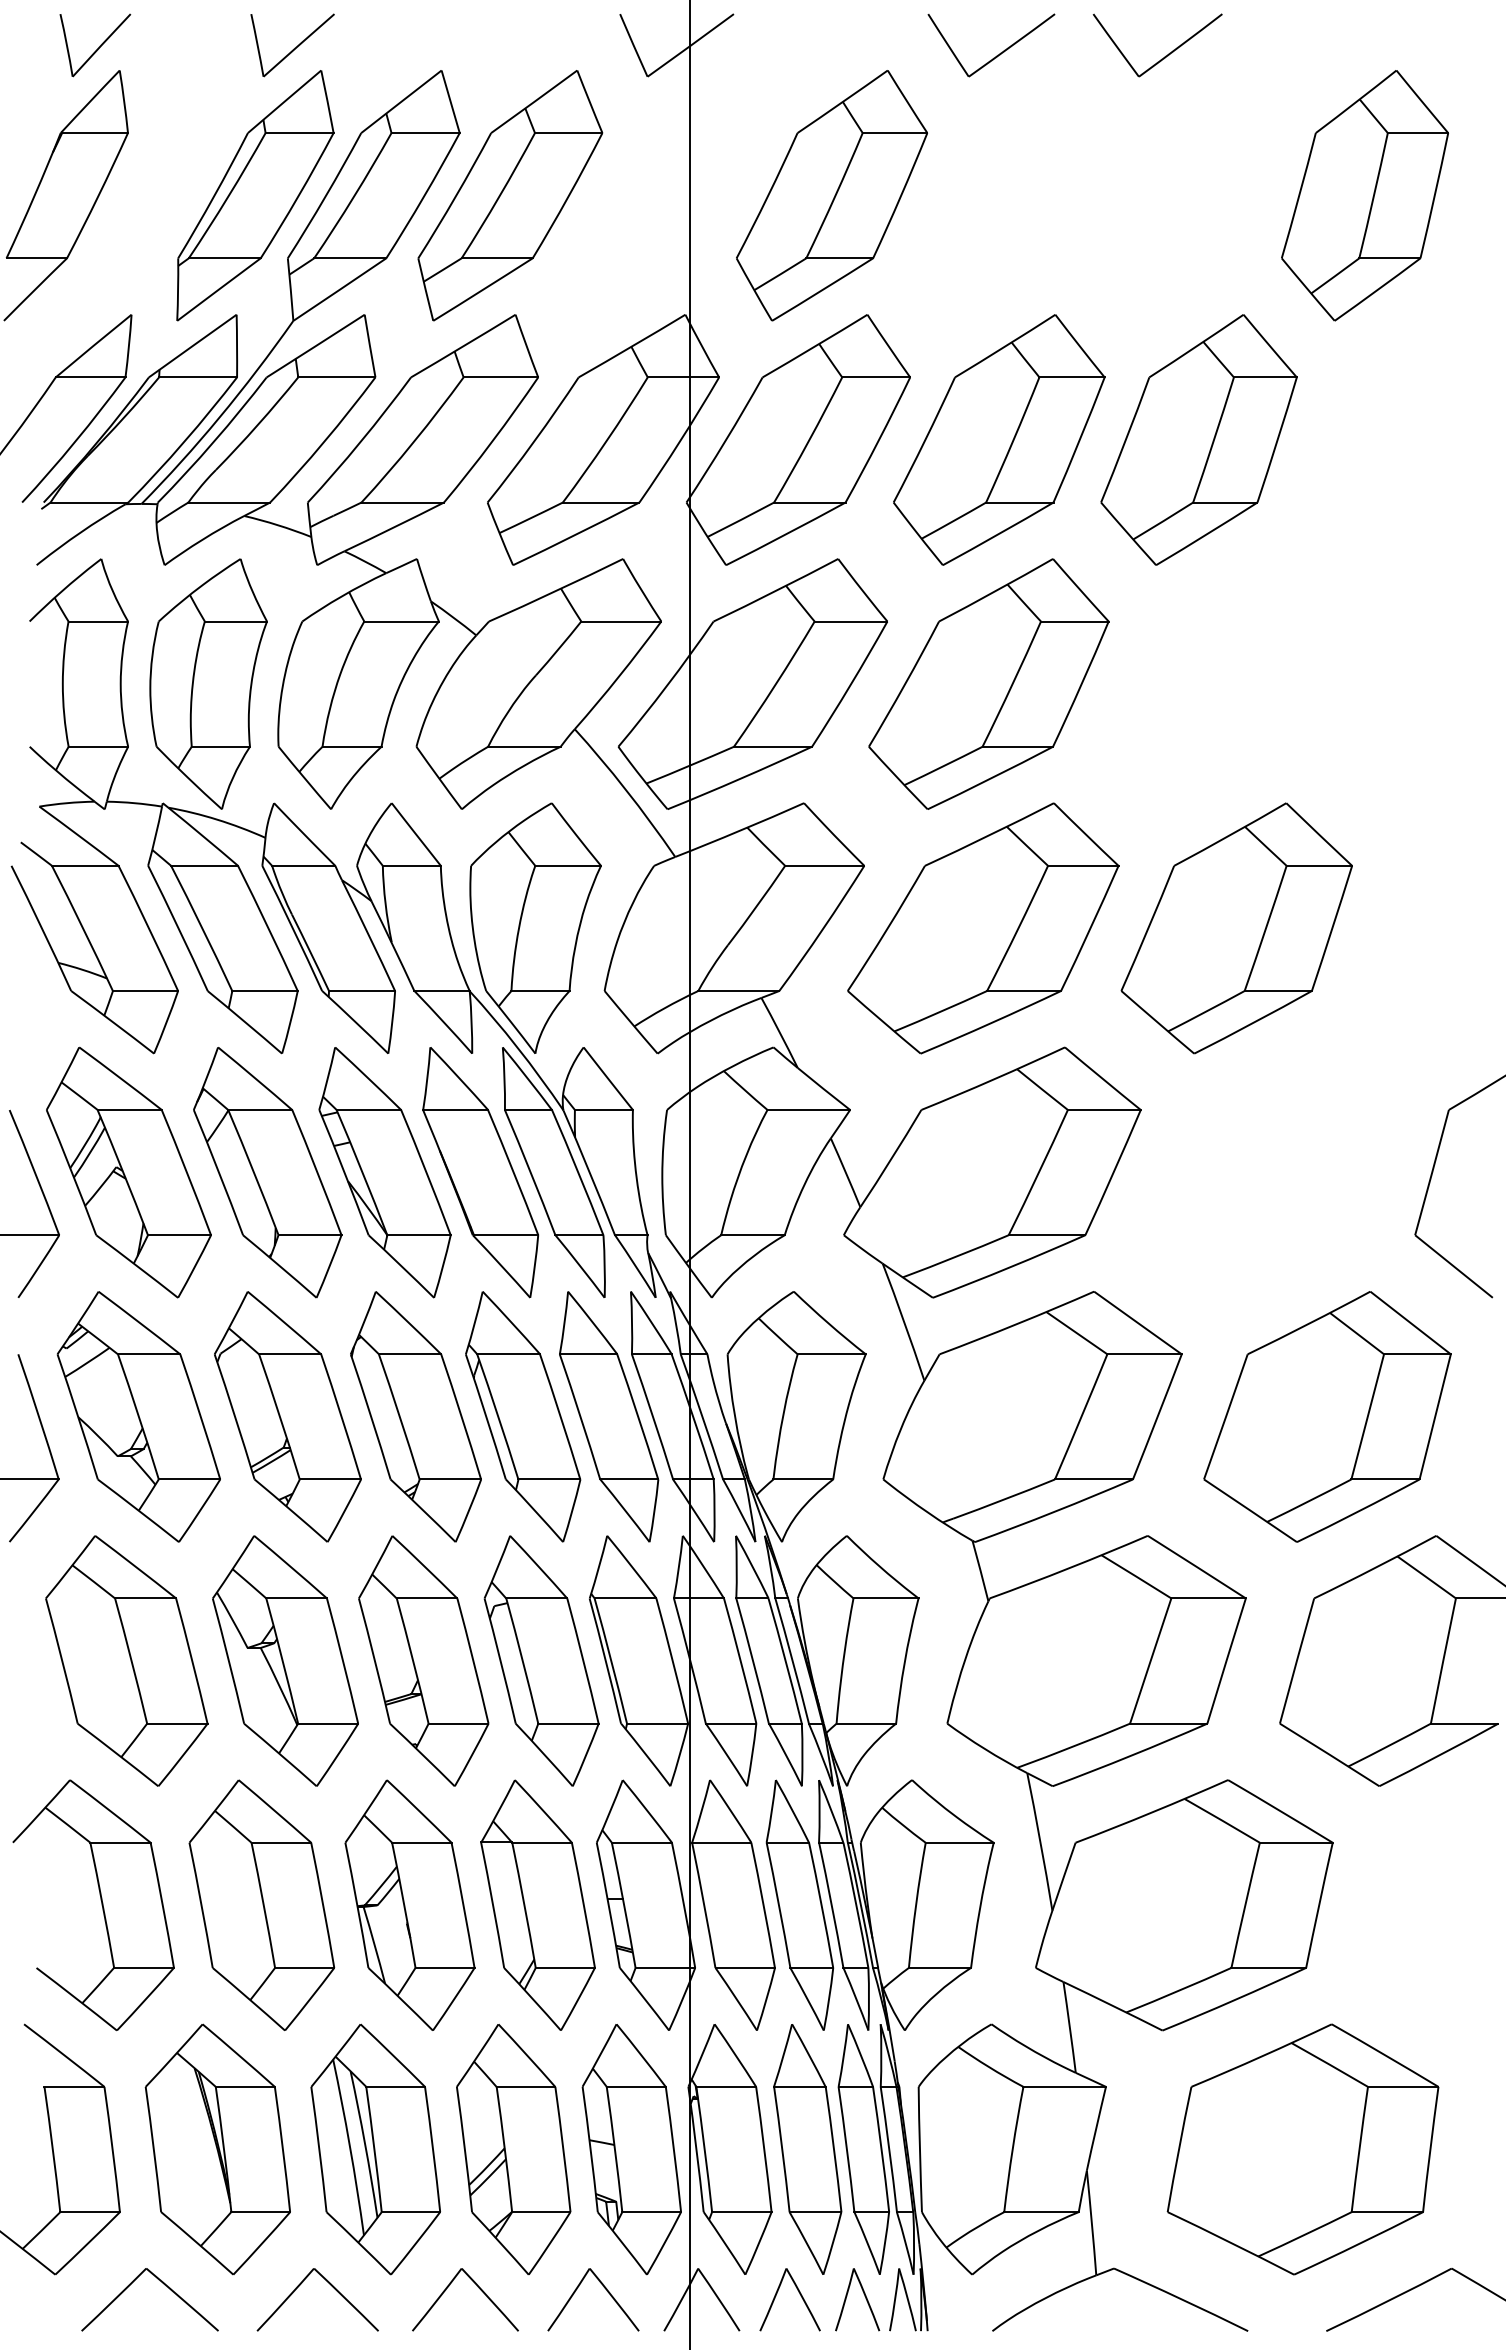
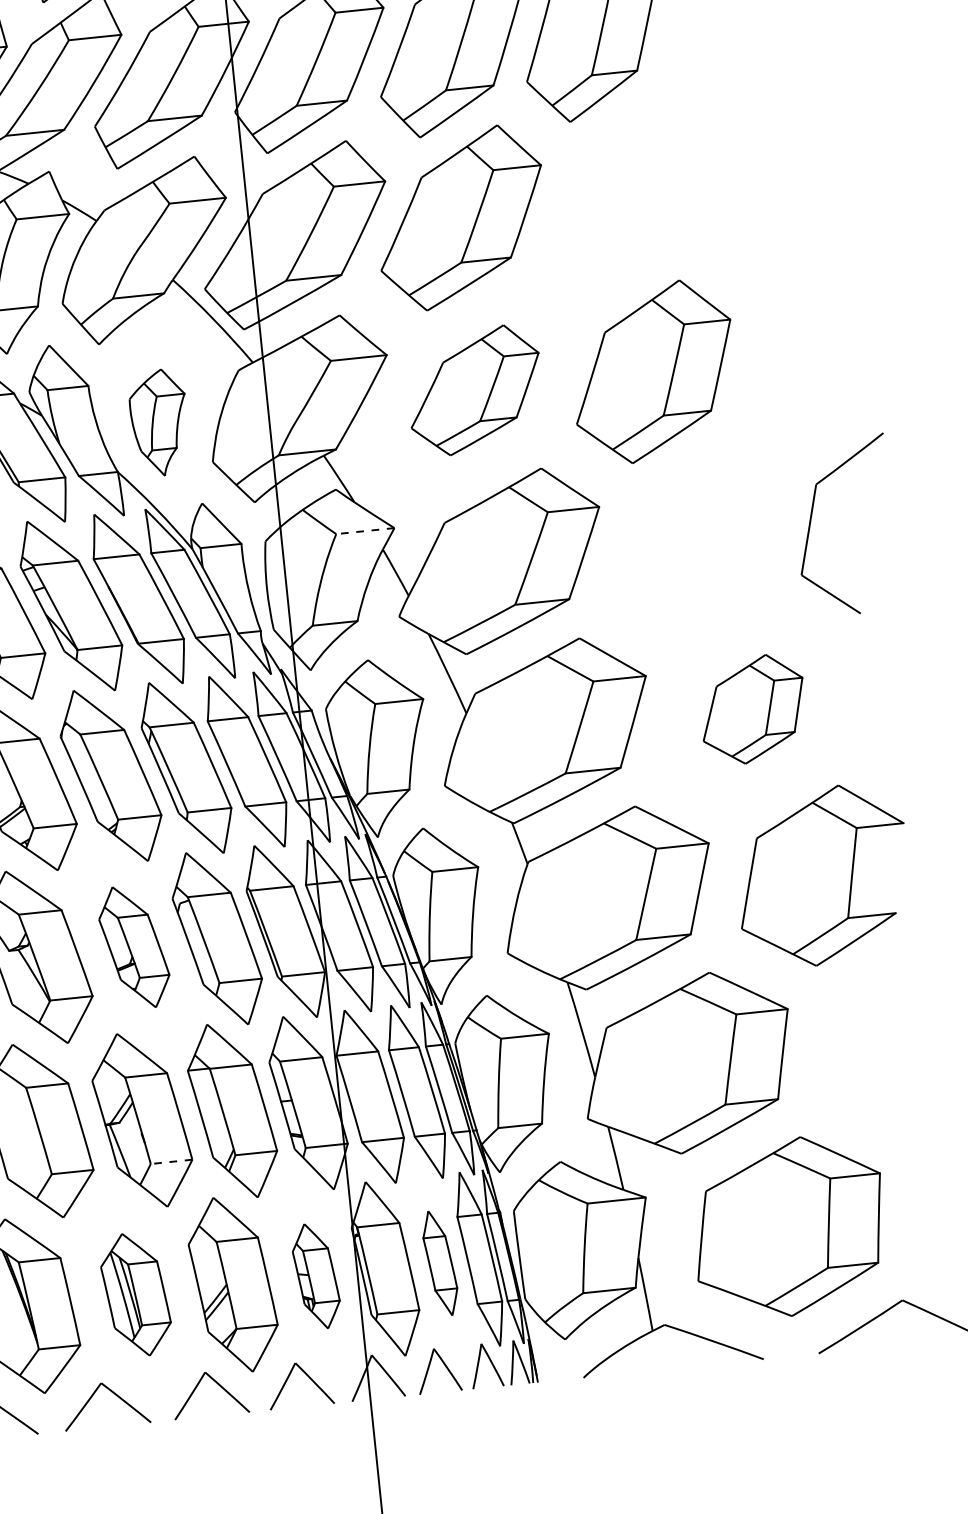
part: (535, 927) -> (159, 422), size x0.6
part: (983, 928) -> (475, 390), size x0.7
line: (808, 1109) -> (365, 530), solid -> dashed
part: (1327, 1416) -> (753, 709), size x0.6
part: (423, 1660) -> (134, 946), size x0.7
line: (444, 1967) -> (171, 1161), solid -> dashed
part: (375, 2149) -> (135, 1294), size x0.7
part: (631, 2149) -> (316, 1276), size x0.6
part: (807, 2149) -> (440, 1263), size x0.6

